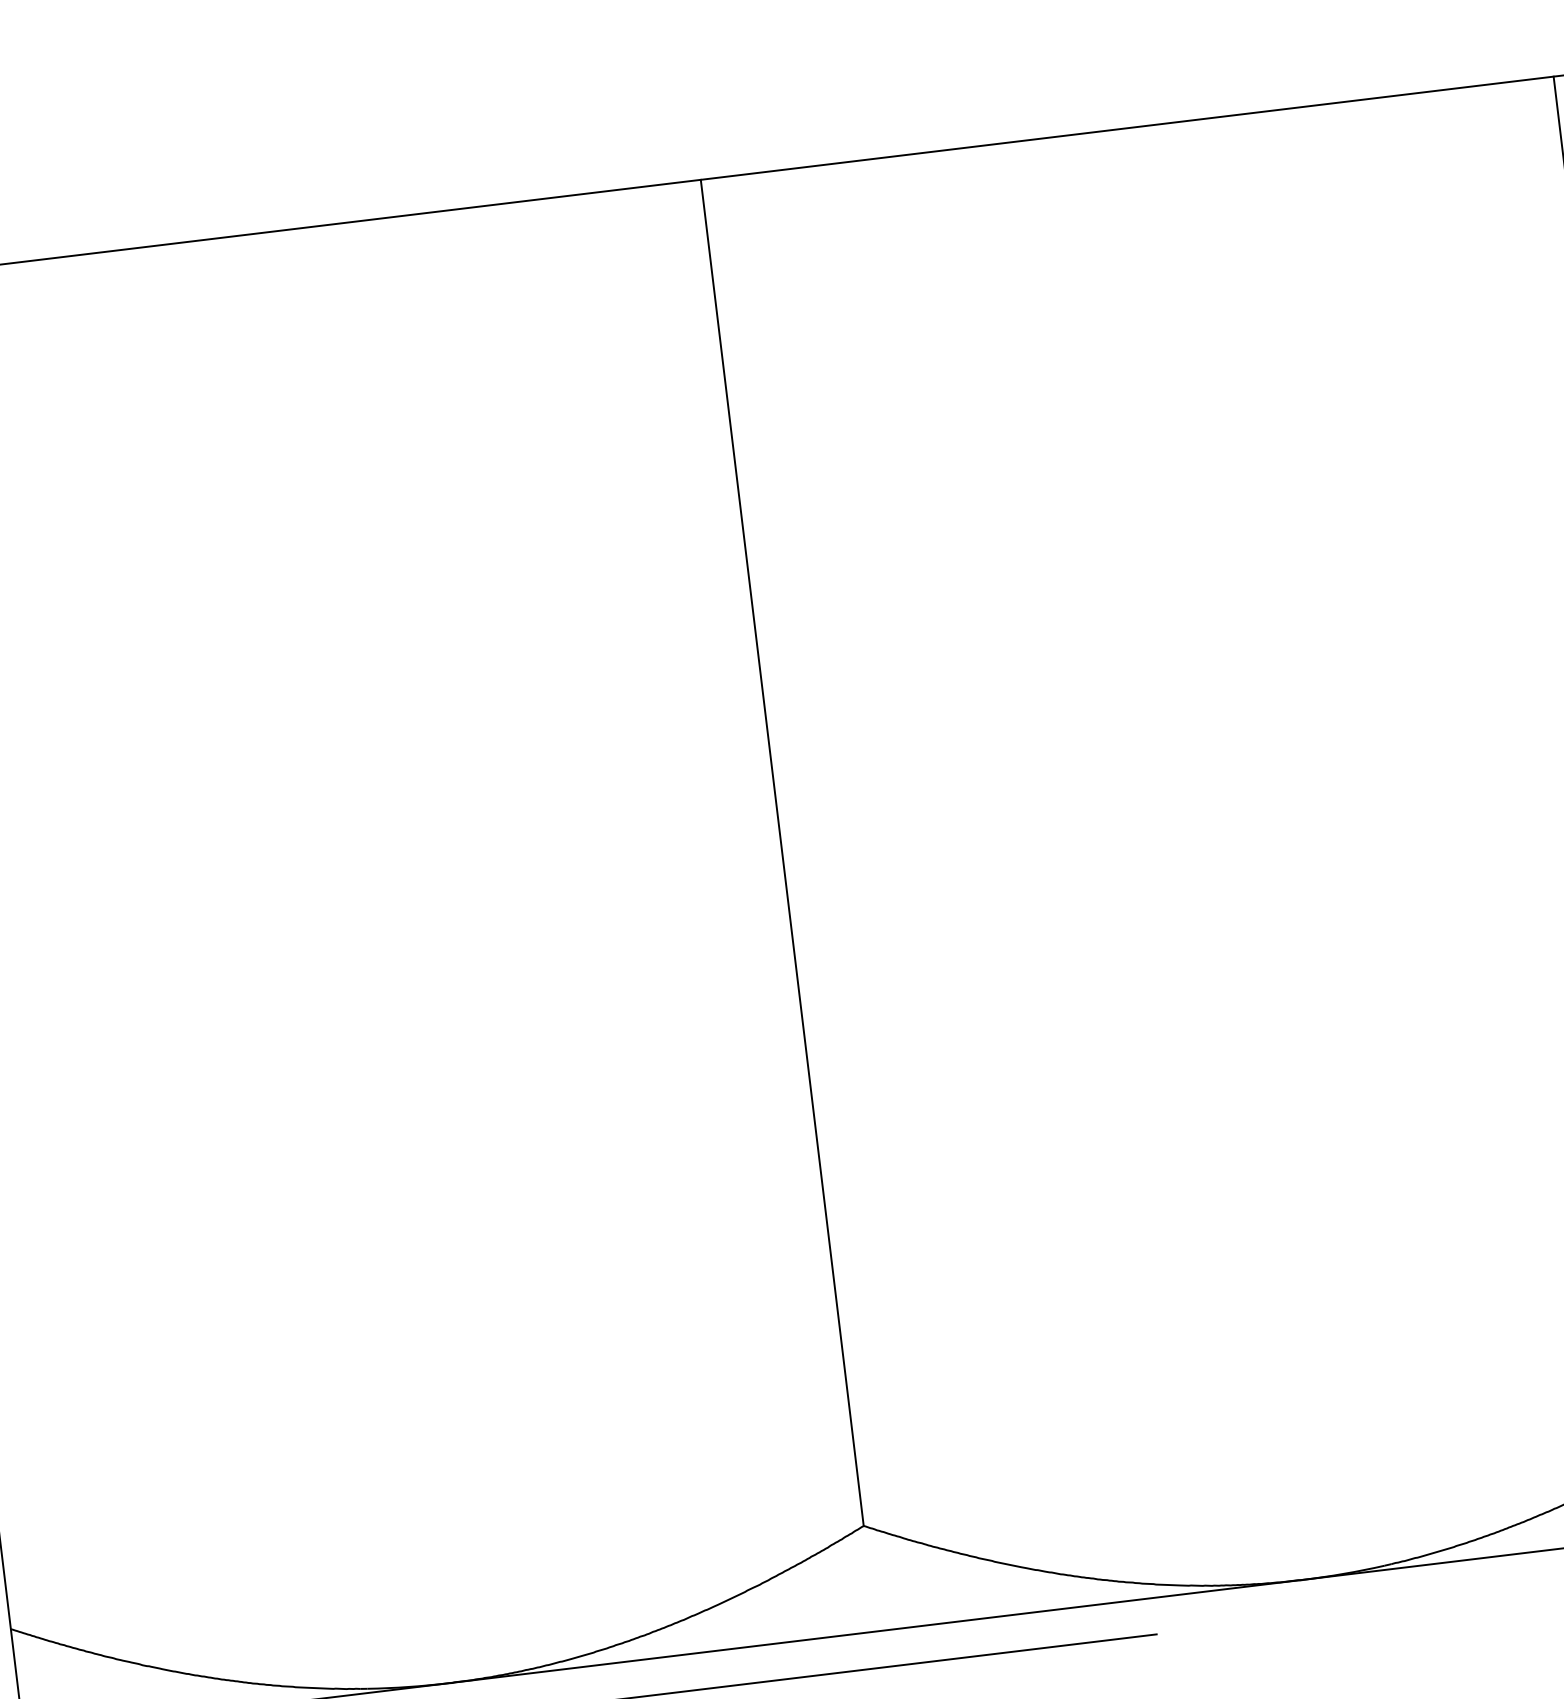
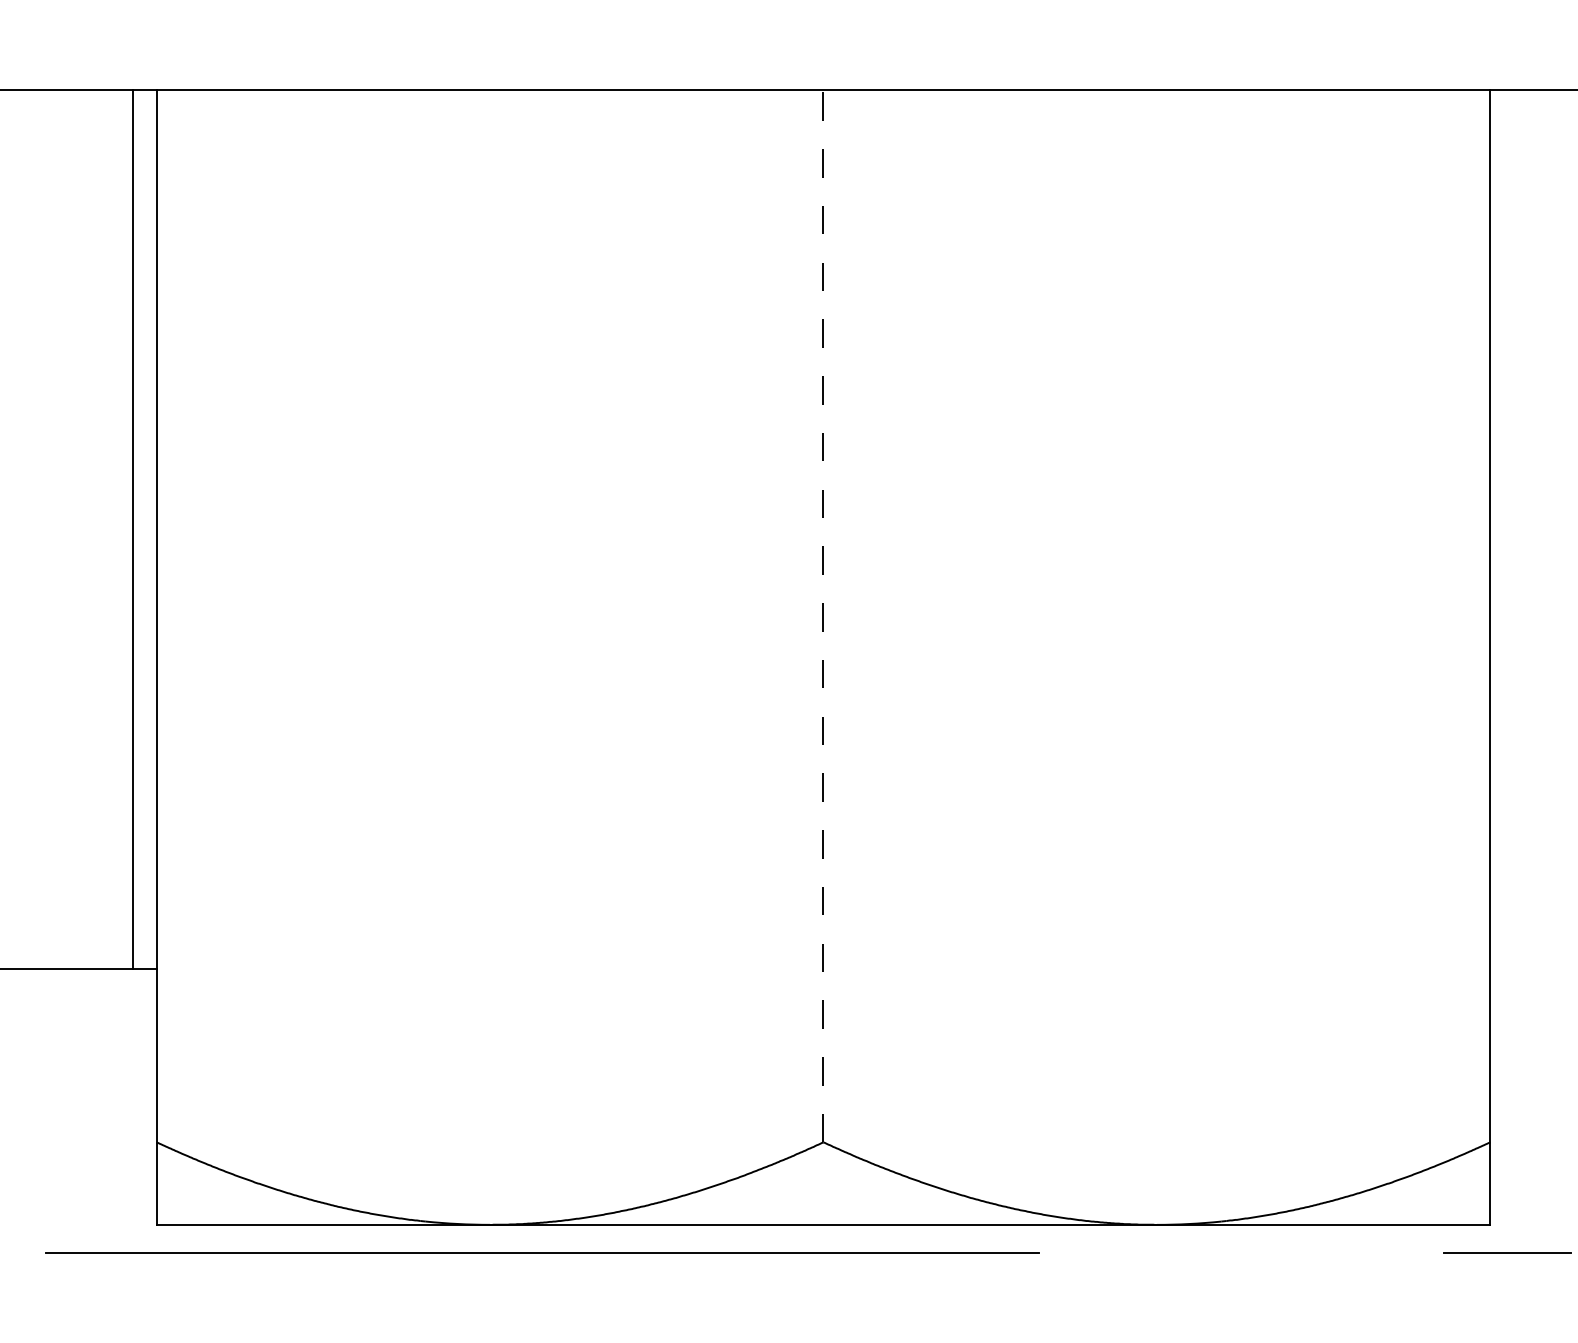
line: (782, 852) -> (823, 615), solid -> dashed

